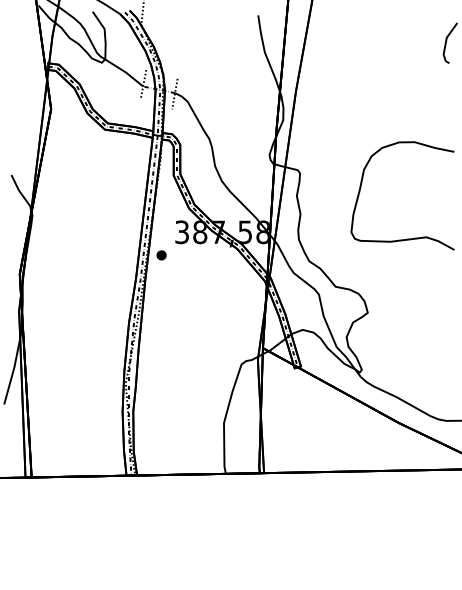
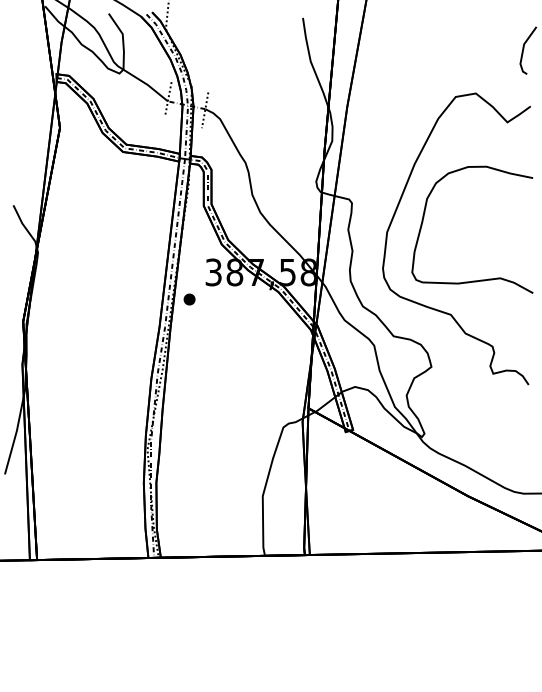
curve: (336, 185) -> (394, 217), added

